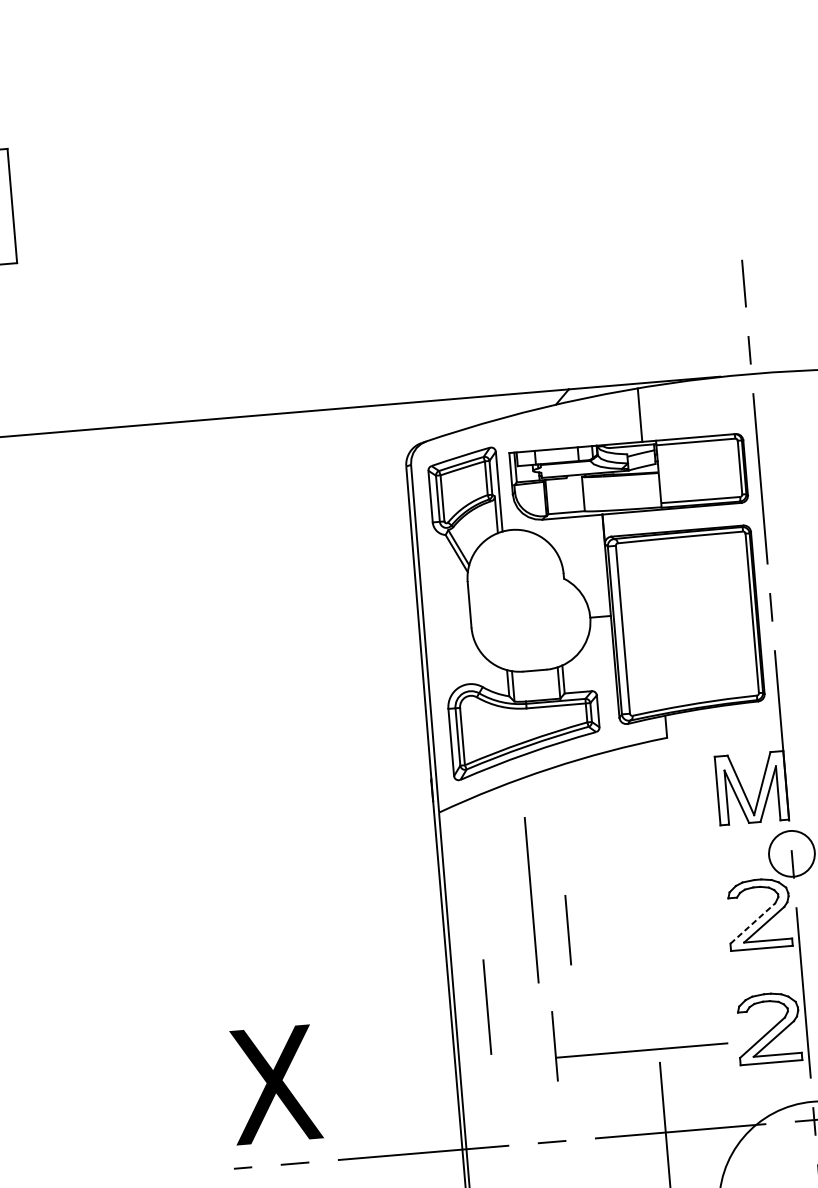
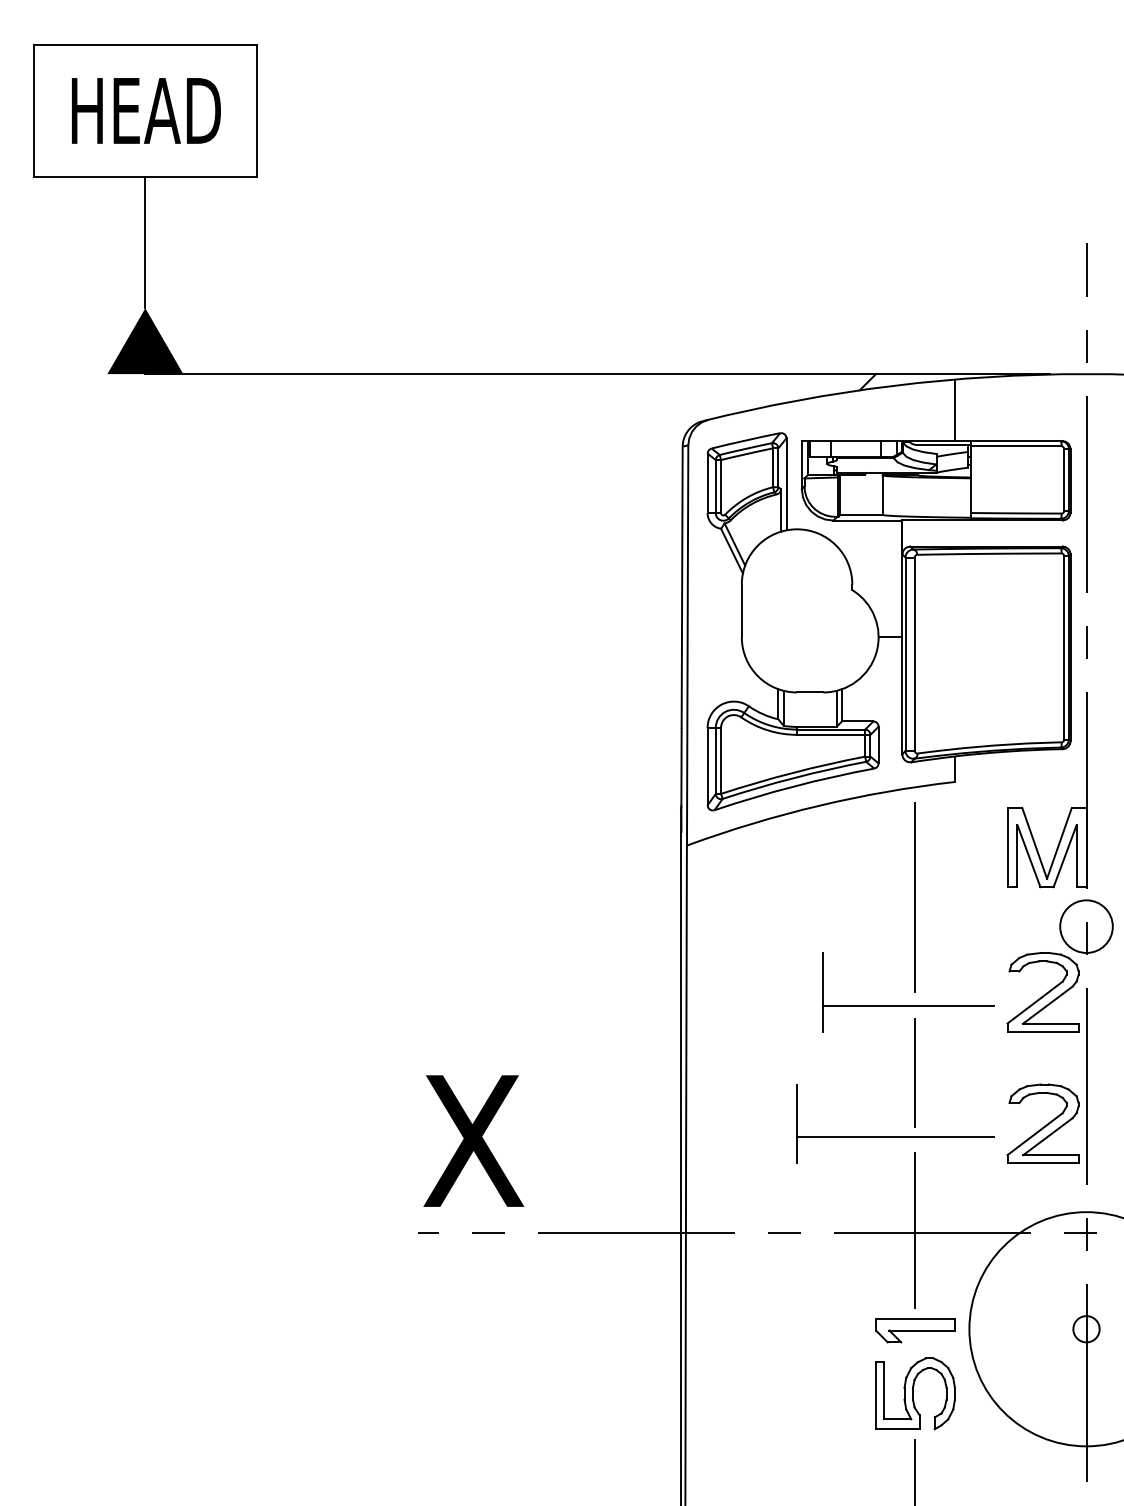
line: (530, 900) -> (914, 897), moved
line: (753, 923) -> (1035, 1002), dashed -> solid
line: (643, 935) -> (908, 1005), added
line: (486, 1007) -> (914, 1072), moved

